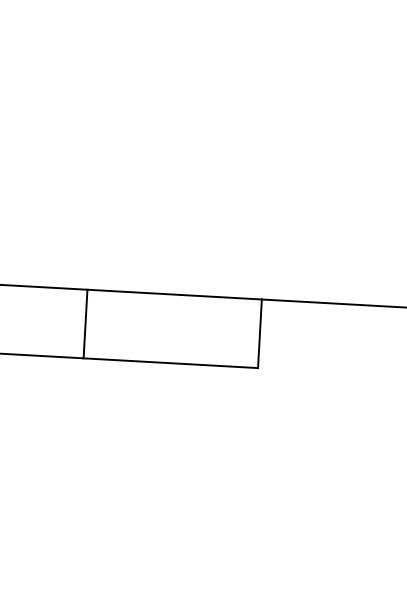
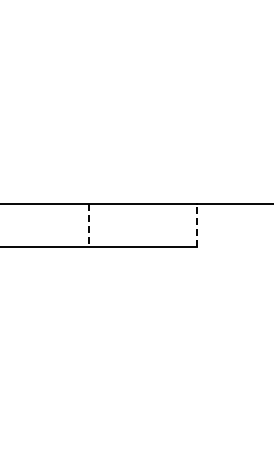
line: (85, 324) -> (88, 225), solid -> dashed
line: (259, 333) -> (196, 225), solid -> dashed

